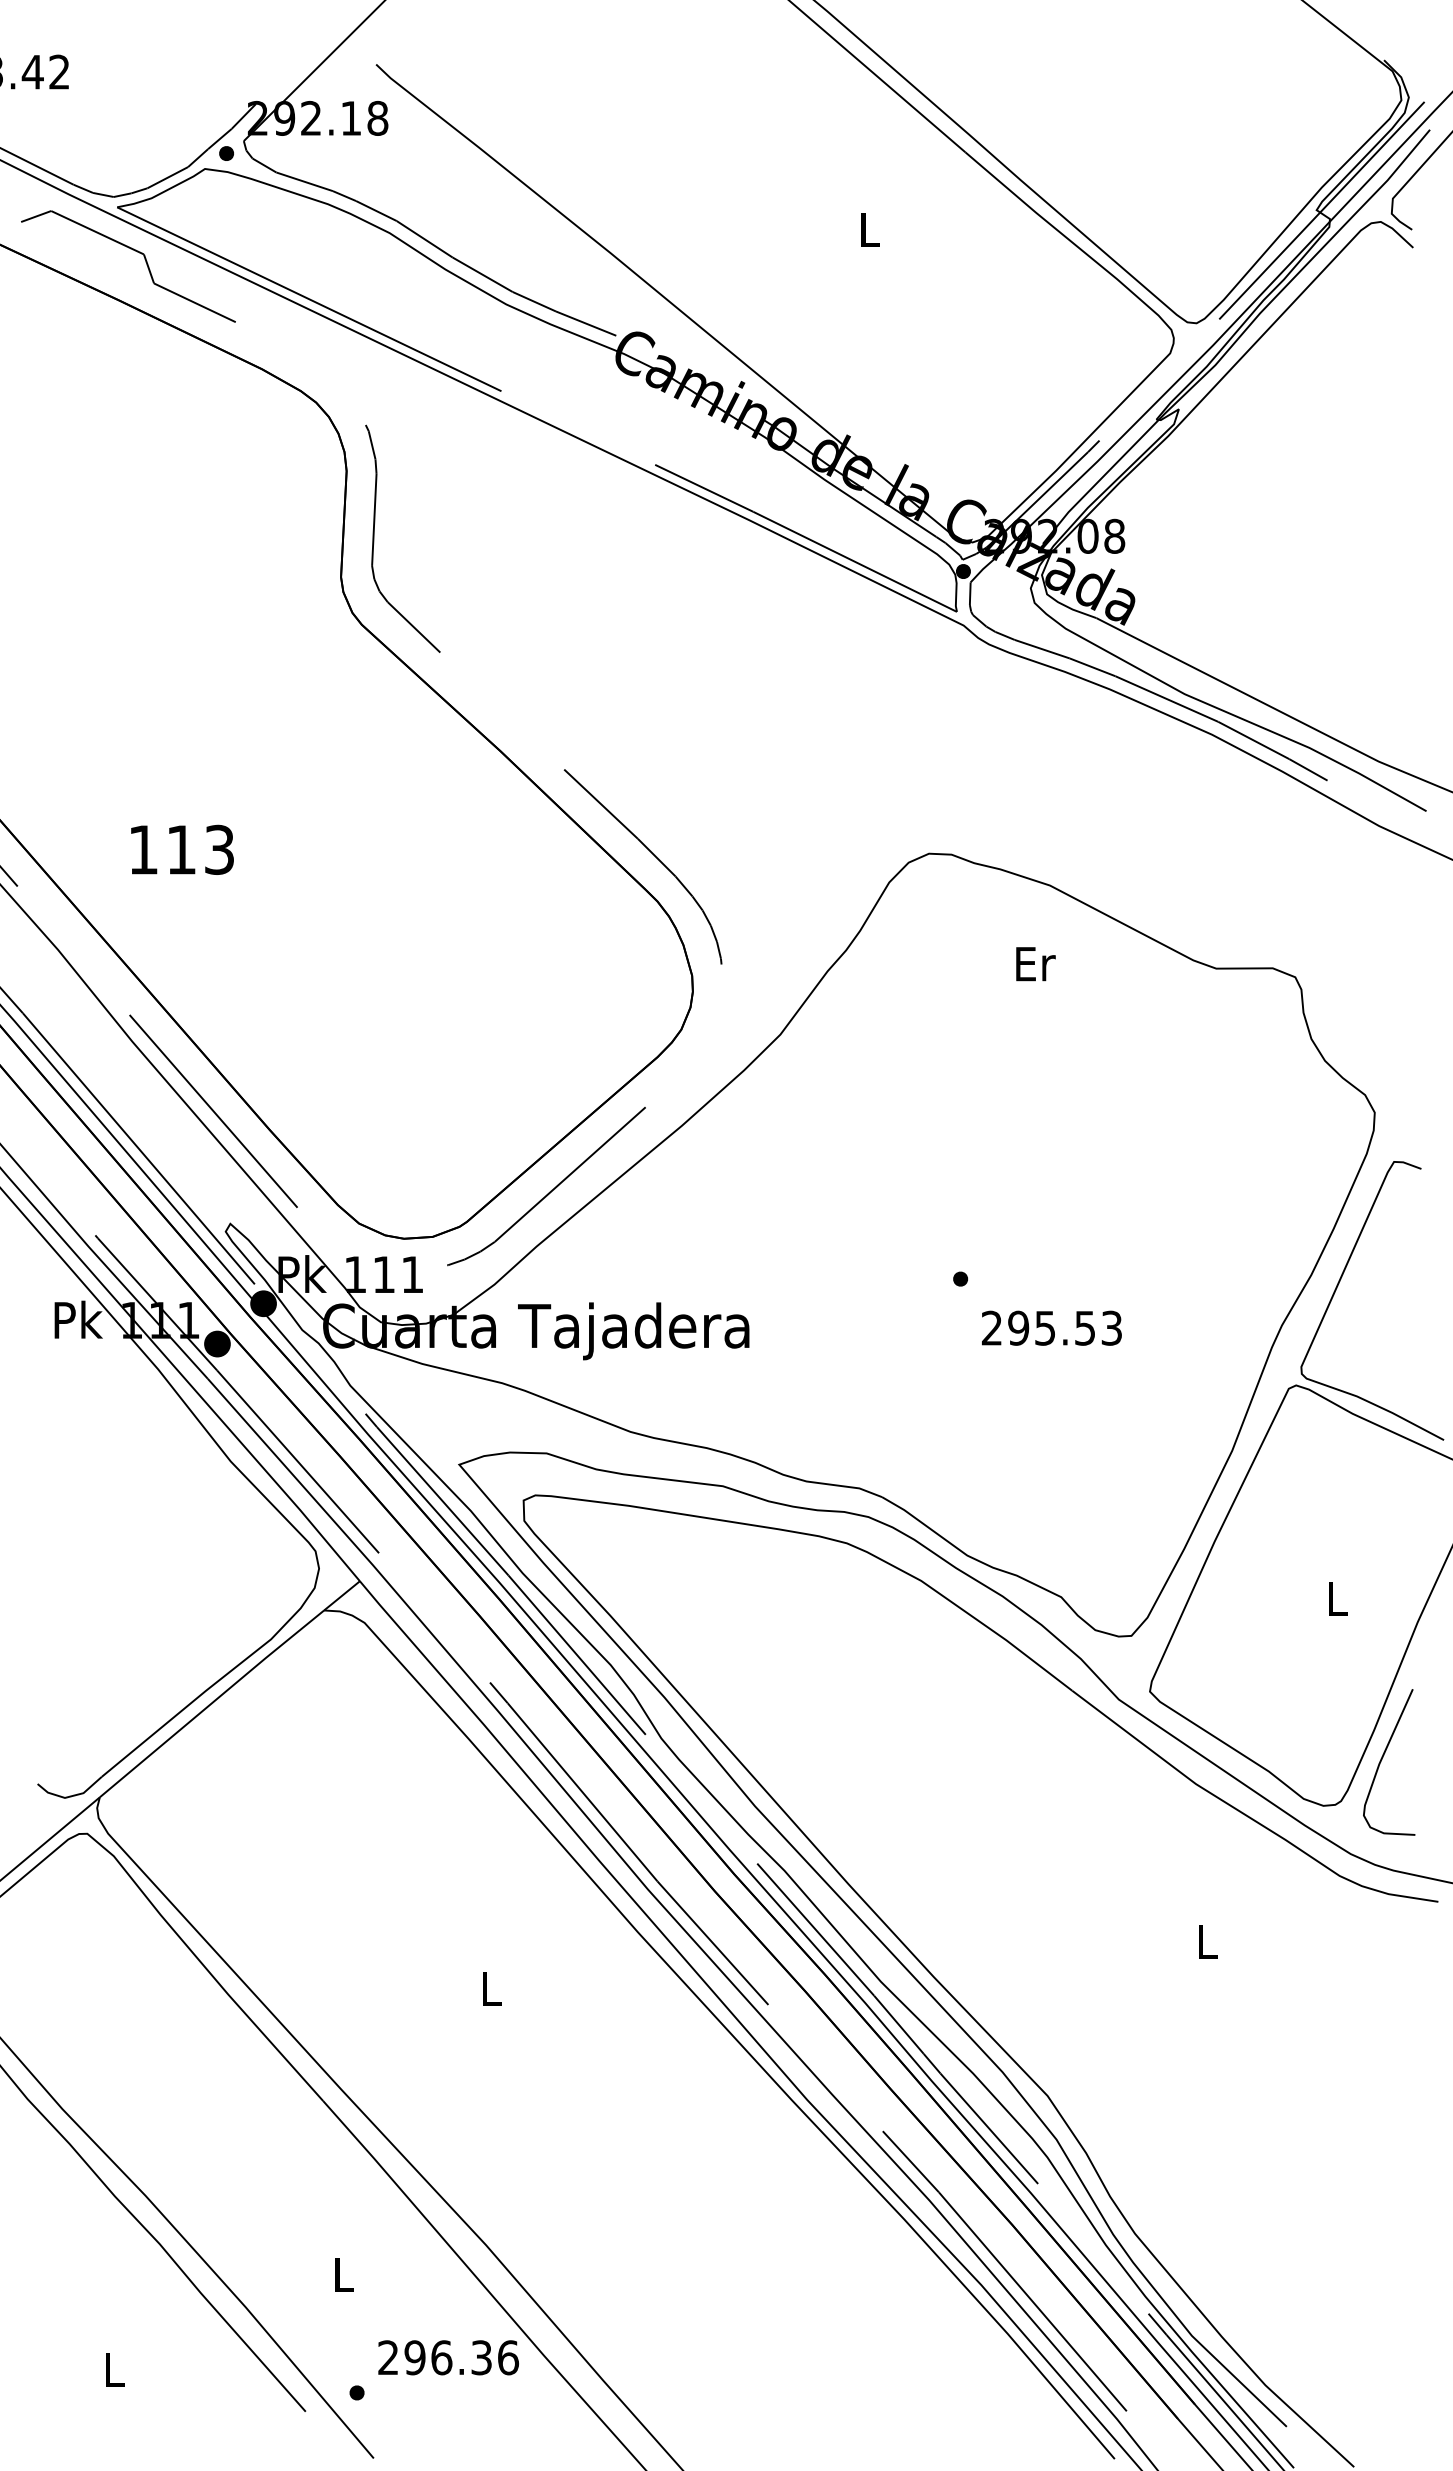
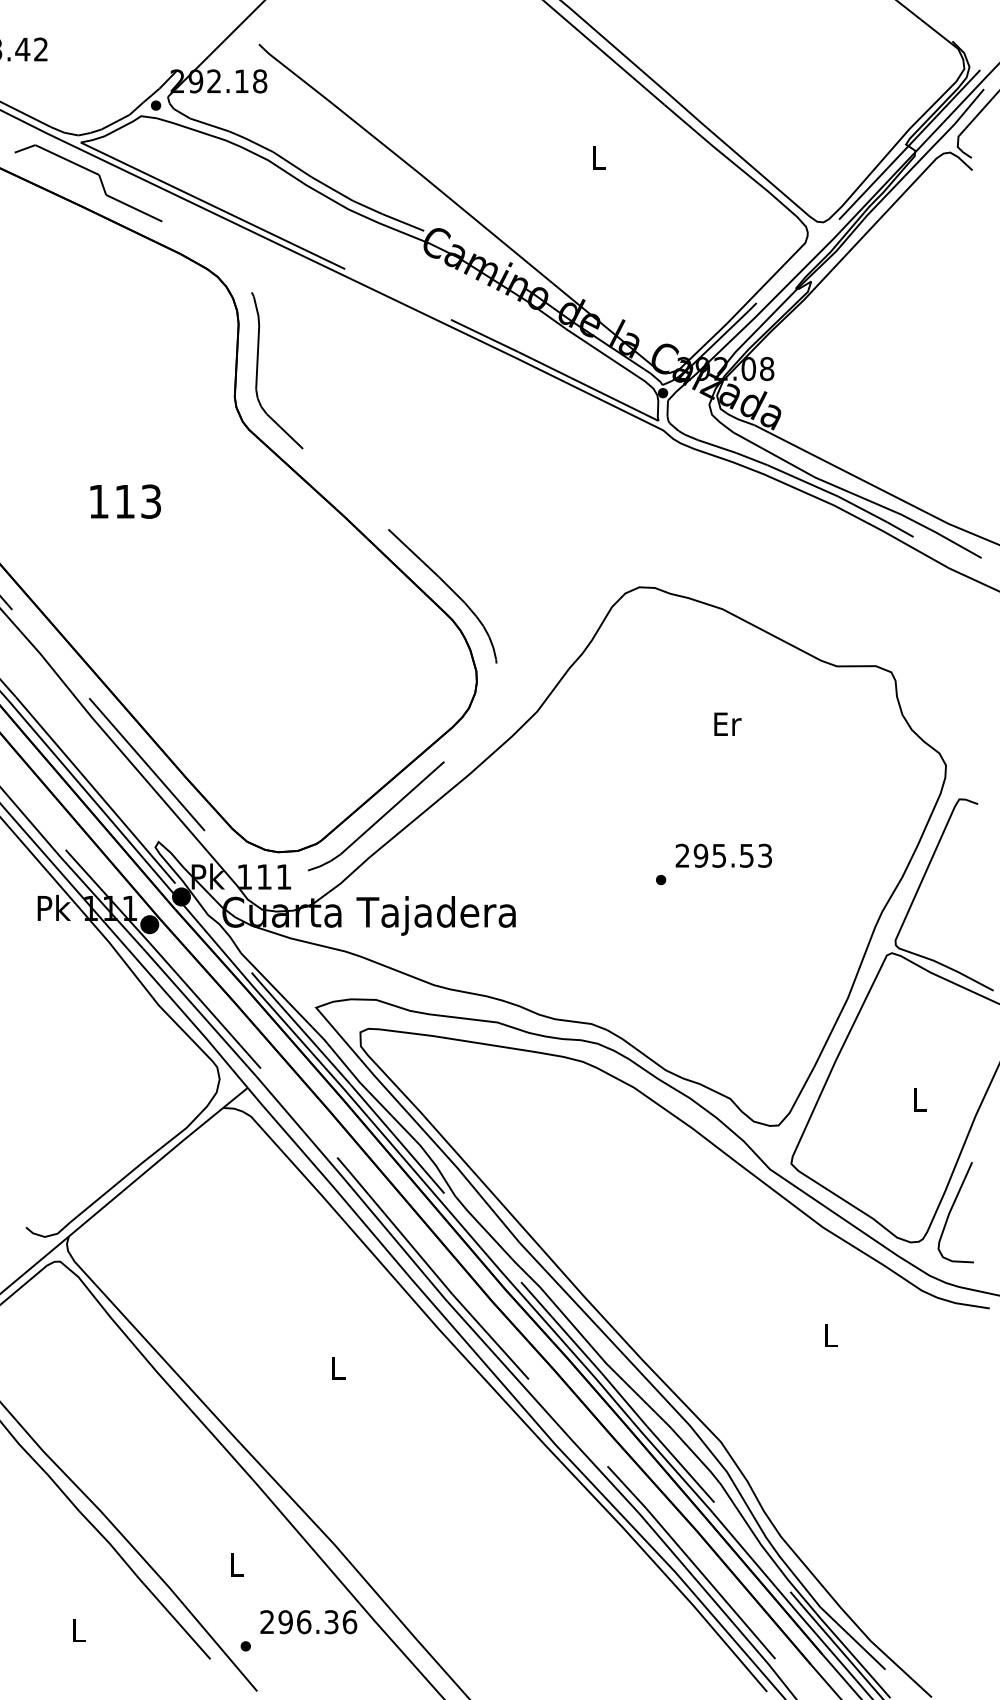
text: (182, 849) -> (125, 501), moved
text: (1035, 962) -> (727, 723), moved
text: (1051, 1327) -> (723, 855), moved

